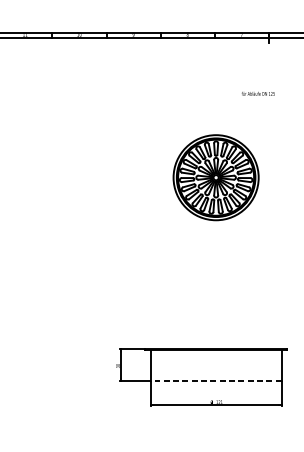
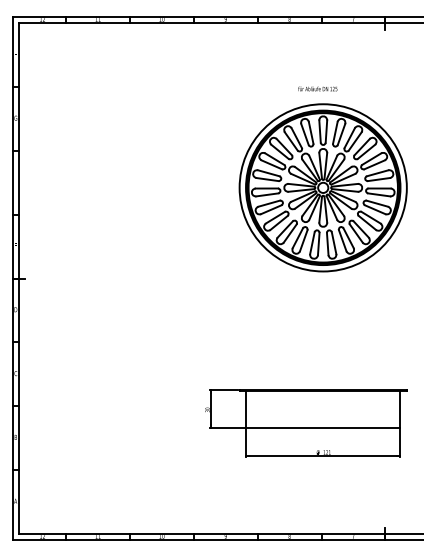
text: (257, 93) -> (317, 88), moved
part: (215, 177) -> (322, 187), size x1.67
line: (215, 381) -> (322, 428), dashed -> solid

